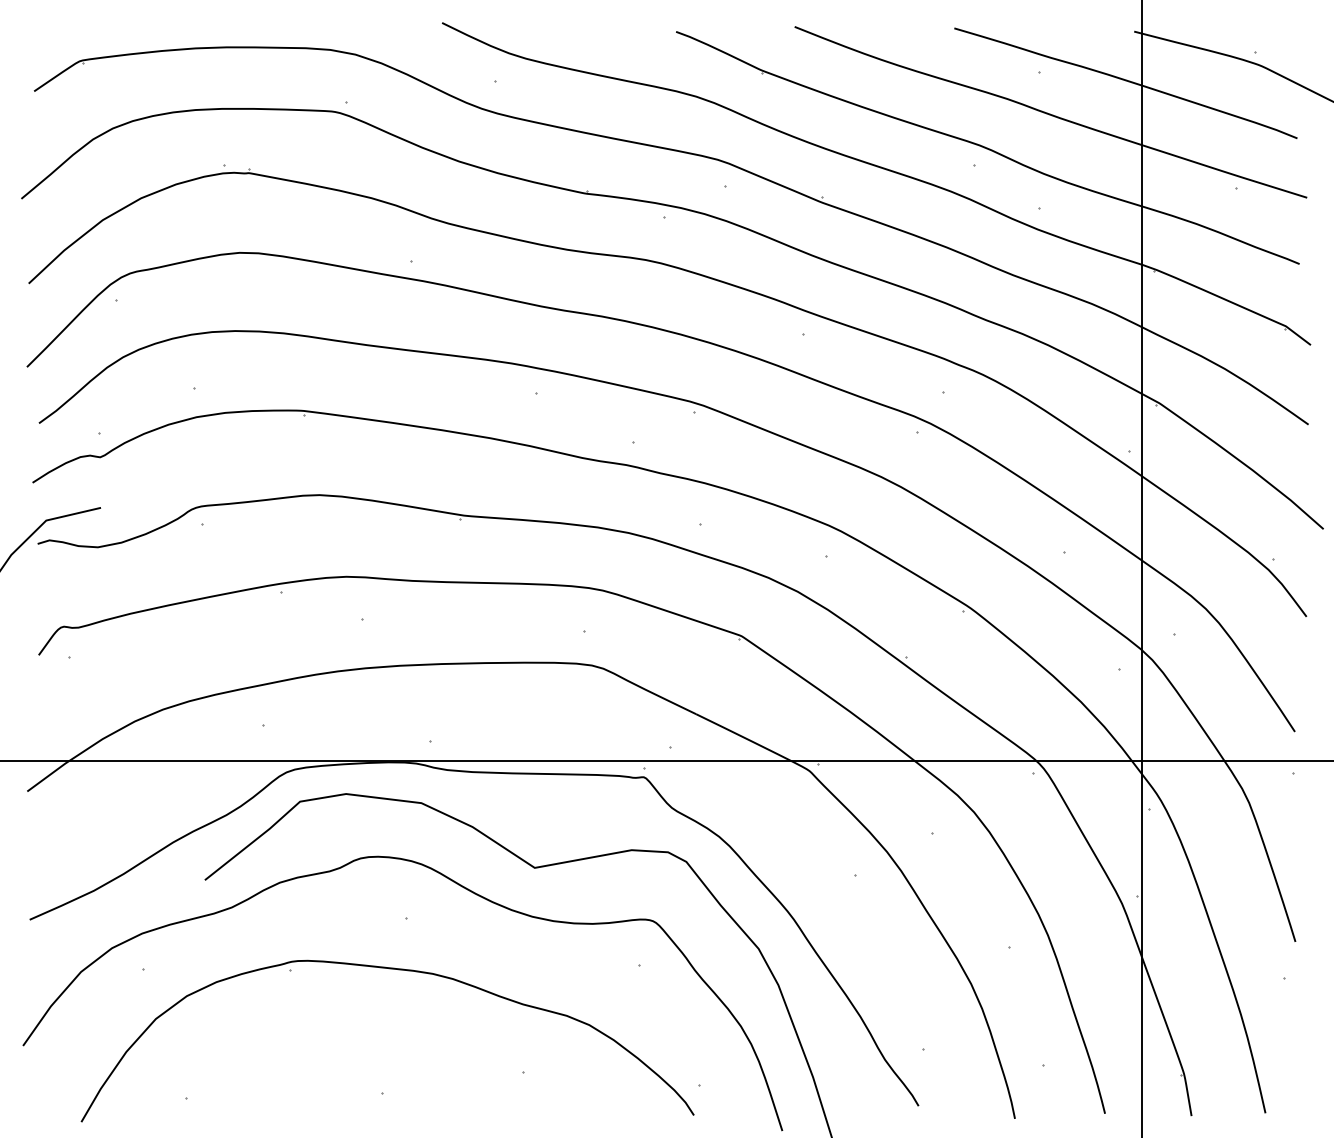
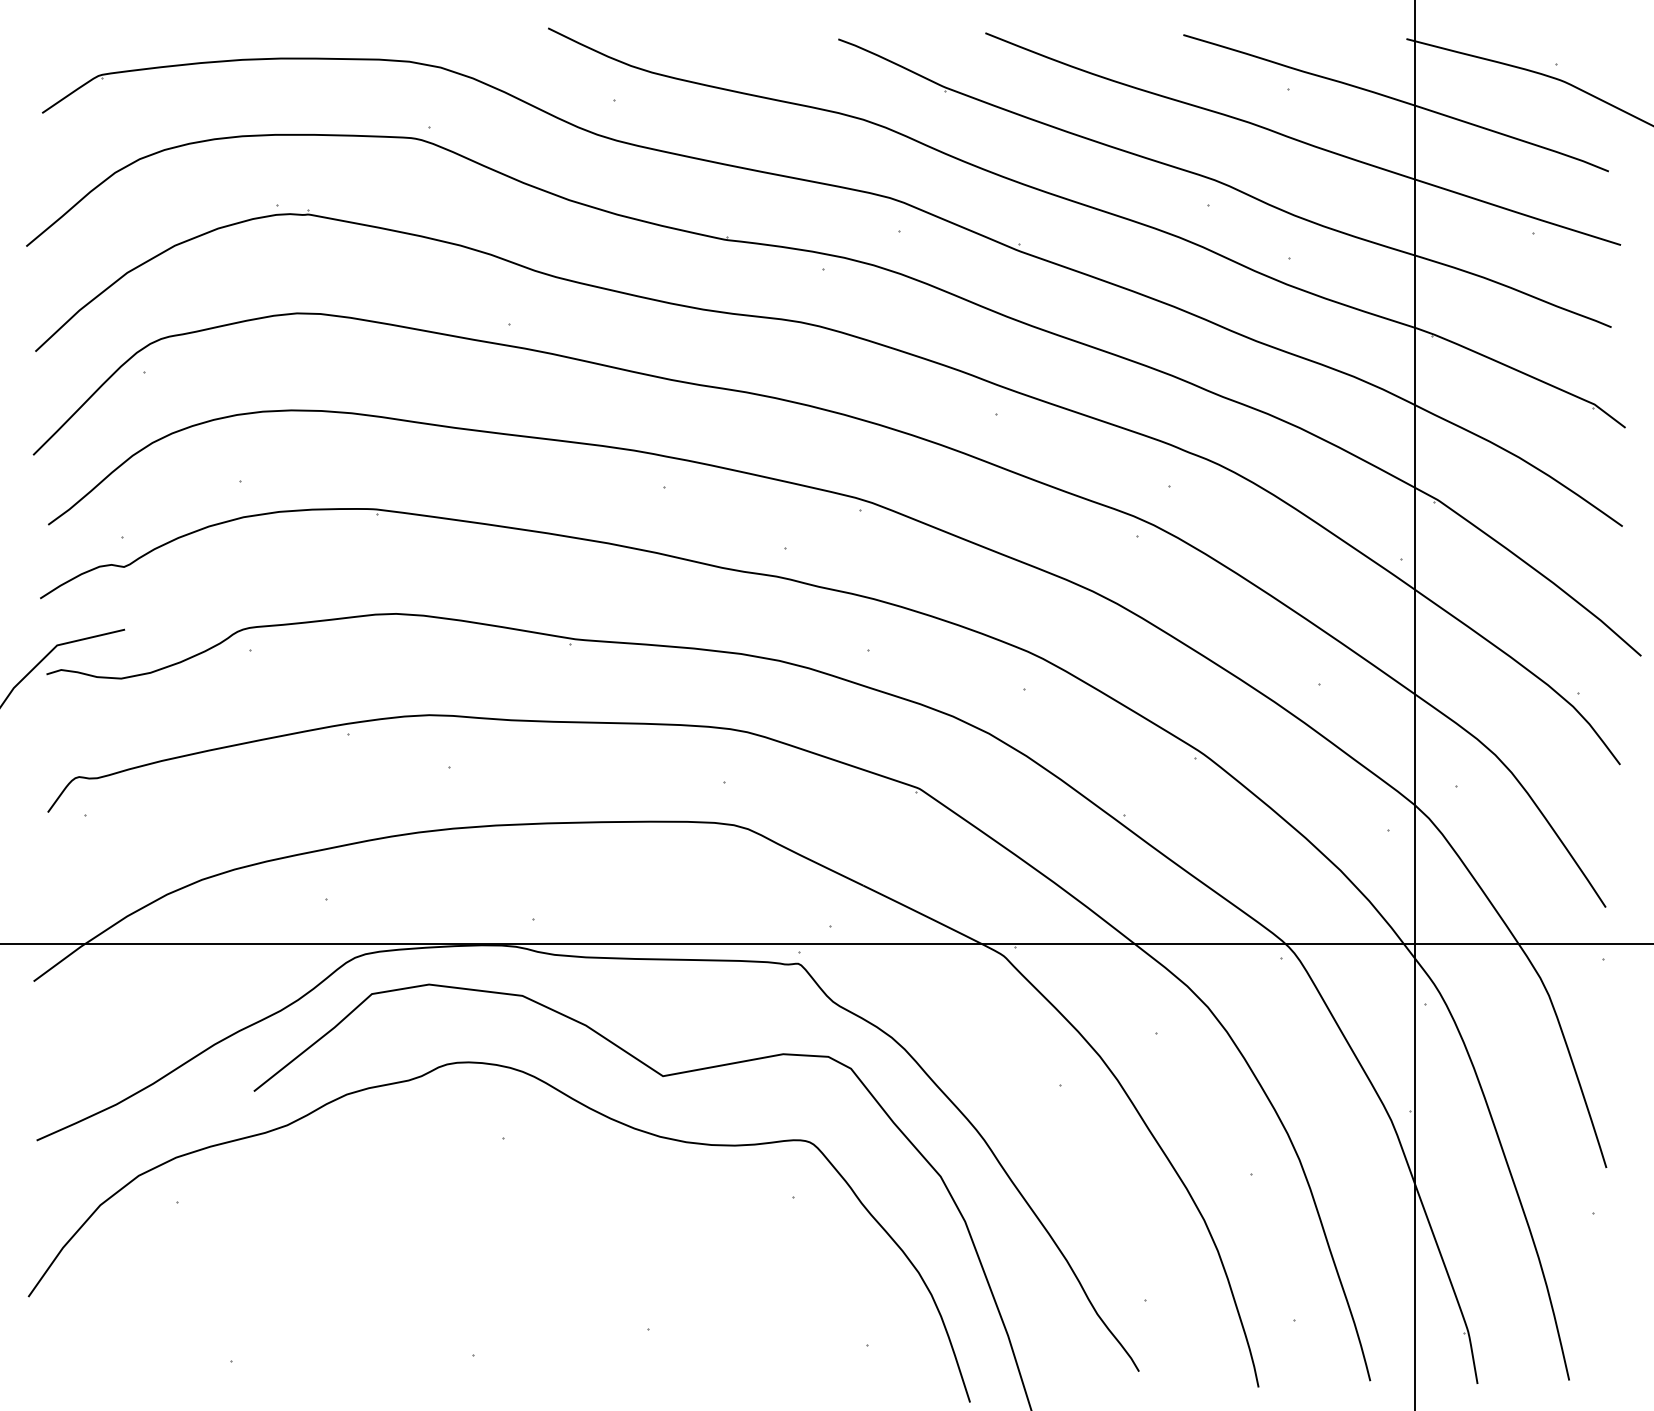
part: (398, 970) -> (494, 1203), removed

